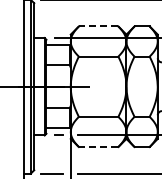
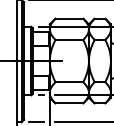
line: (98, 26) -> (69, 18), dashed -> solid
line: (98, 147) -> (69, 103), dashed -> solid

